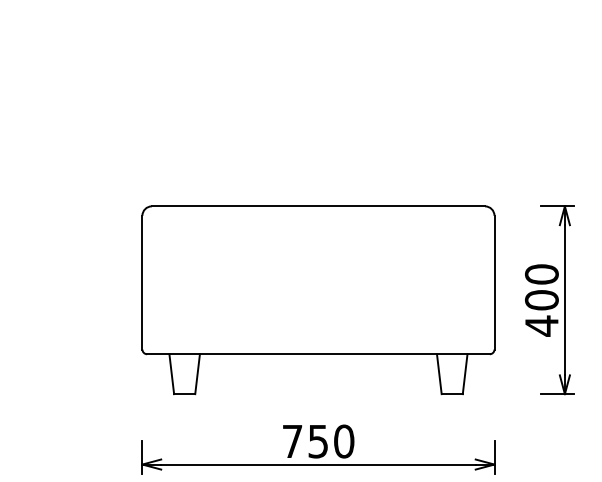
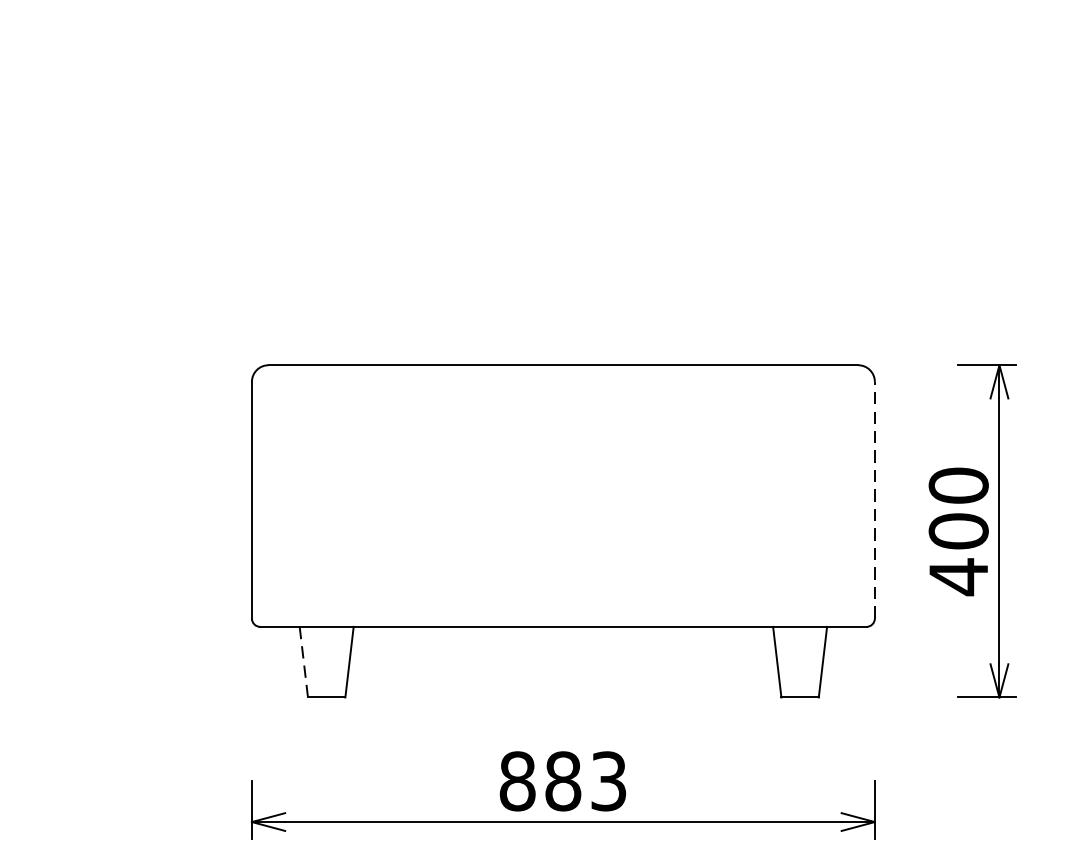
line: (494, 282) -> (874, 499), solid -> dashed
line: (171, 374) -> (303, 662), solid -> dashed
text: (318, 441) -> (563, 781), 750 -> 883

